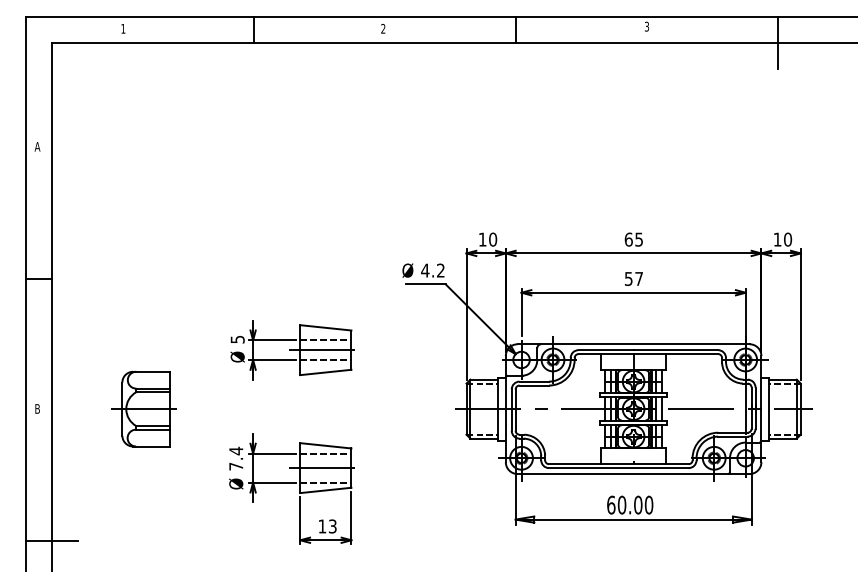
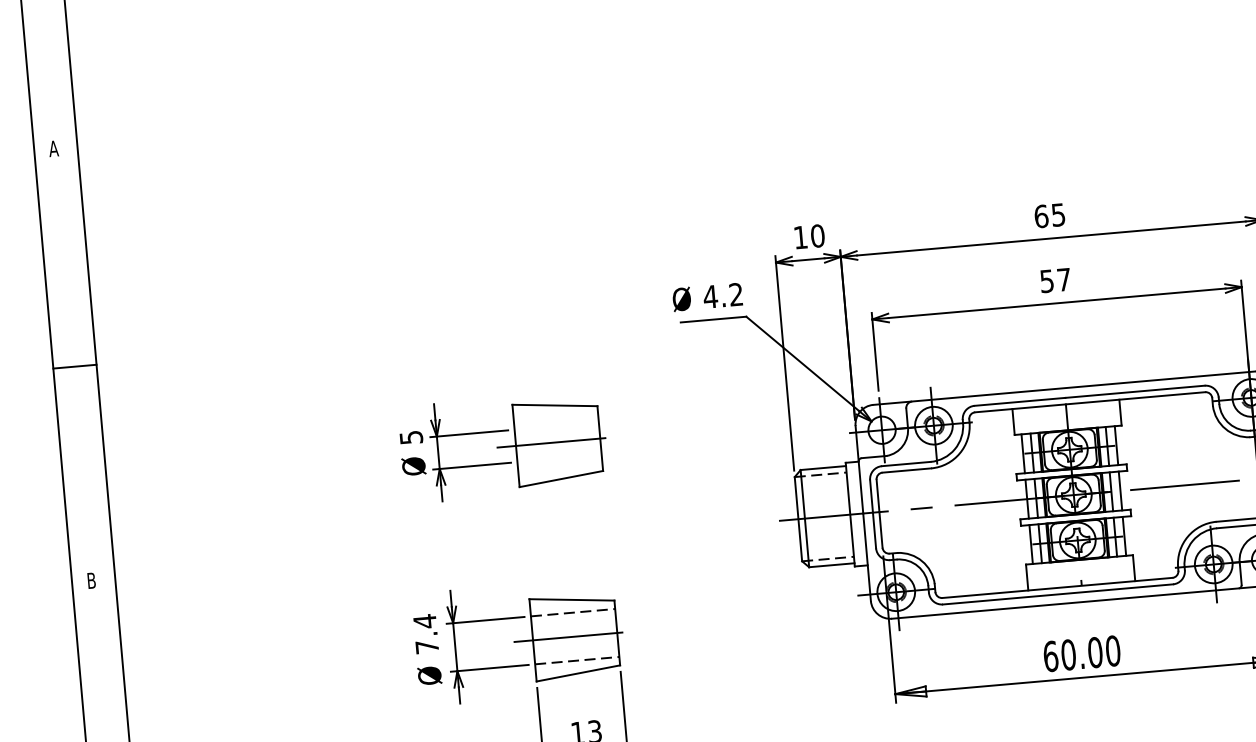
line: (325, 340) -> (556, 426), removed
line: (325, 359) -> (558, 457), removed
part: (143, 408) -> (266, 564), removed

